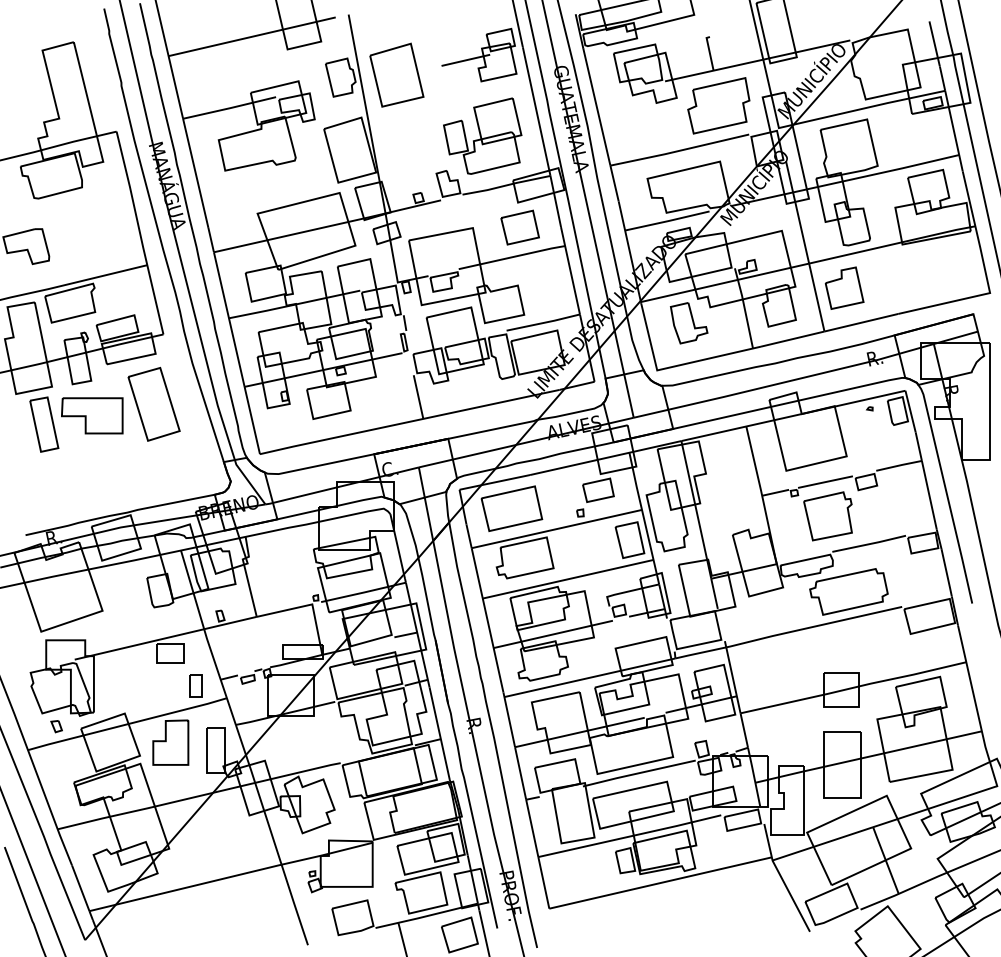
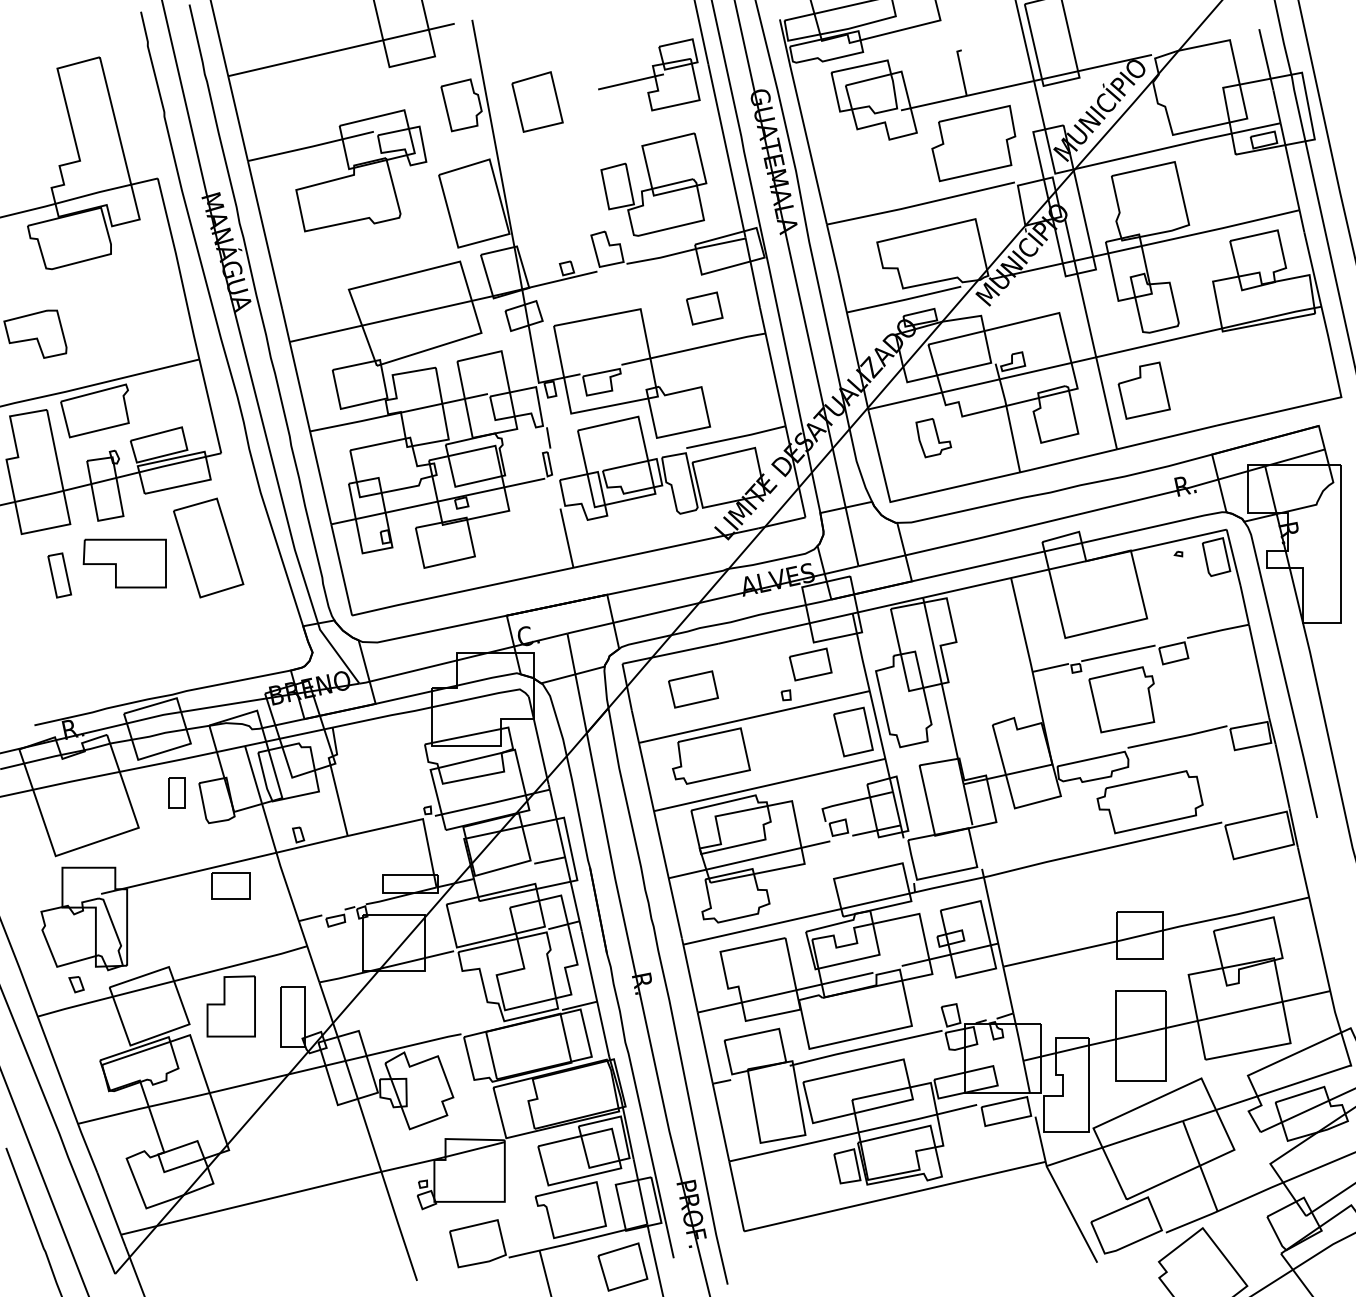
part: (396, 74) -> (537, 101), size x0.7
part: (520, 227) -> (704, 308), size x0.7
part: (689, 322) -> (933, 437), size x0.7
part: (44, 424) -> (59, 575), size x0.6
part: (511, 508) -> (693, 689), size x0.6
part: (195, 685) -> (176, 792), moved

